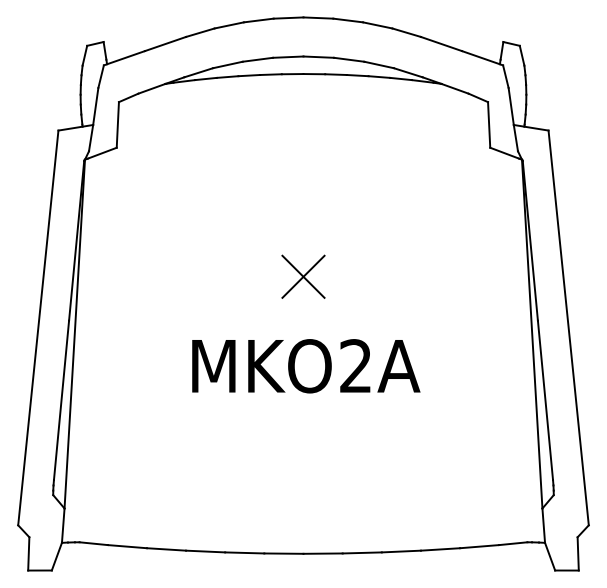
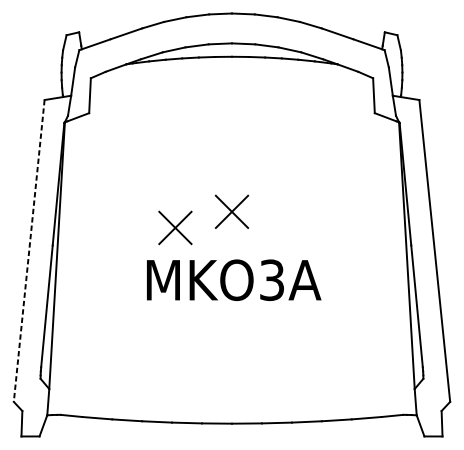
part: (229, 297) -> (175, 227), added
line: (38, 328) -> (29, 251), solid -> dashed
text: (355, 366) -> (271, 280), MKO2A -> MKO3A

